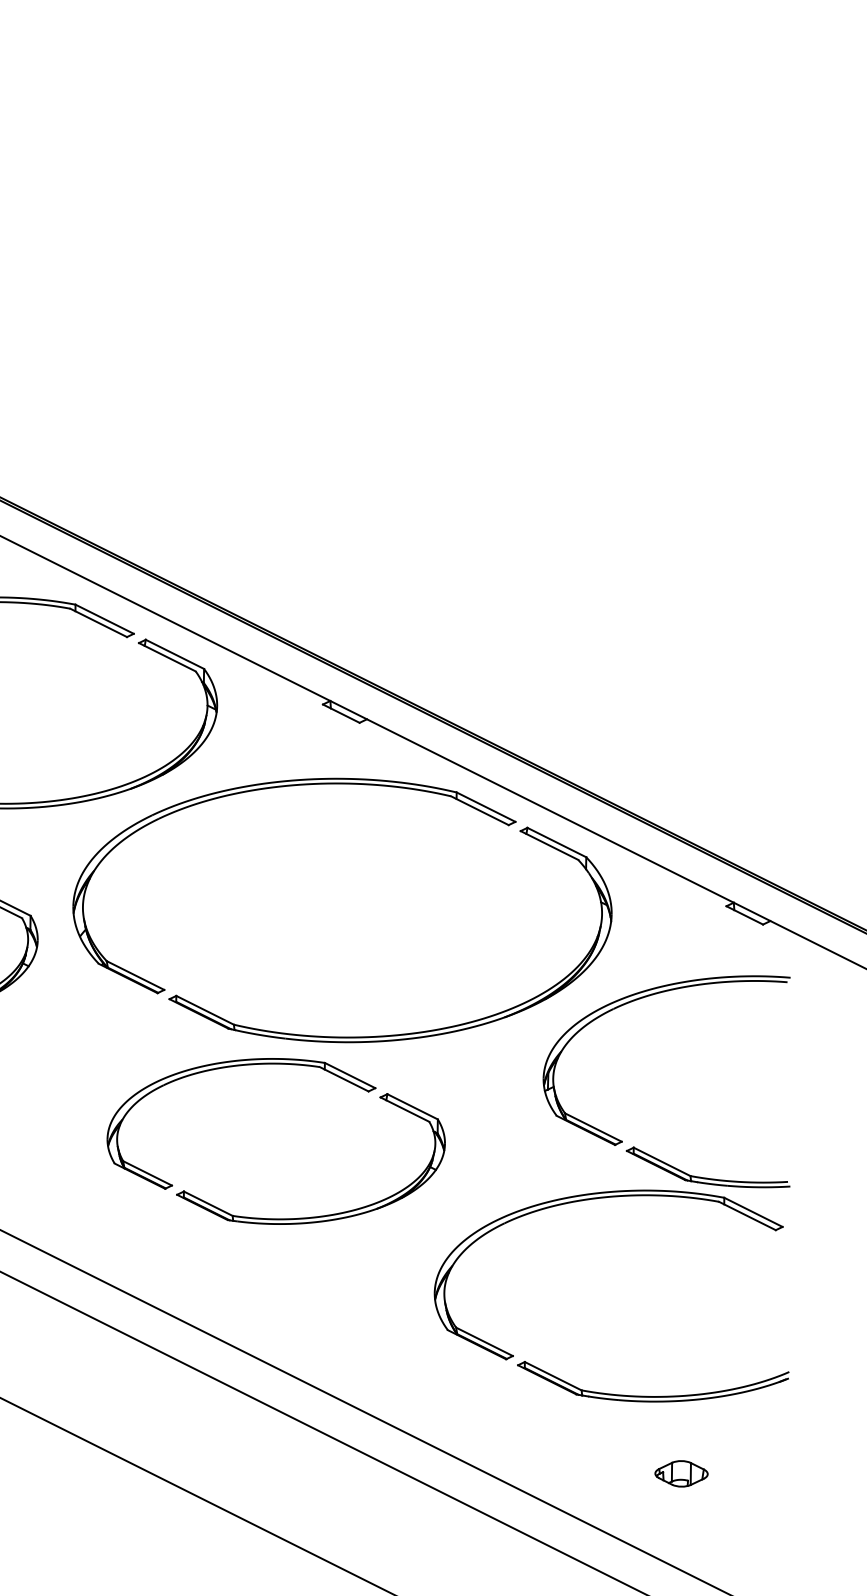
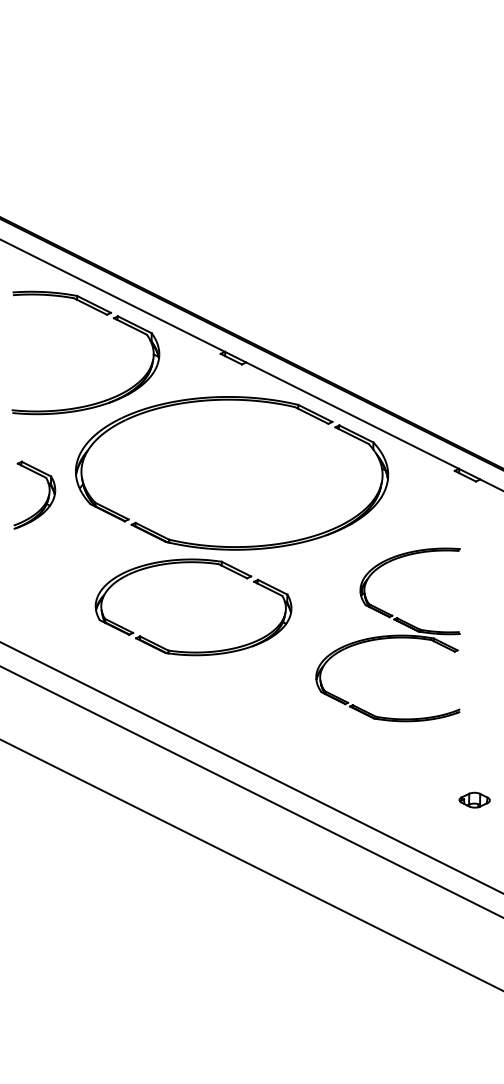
part: (610, 1188) -> (387, 634), size x0.7
part: (681, 1472) -> (474, 799), moved

